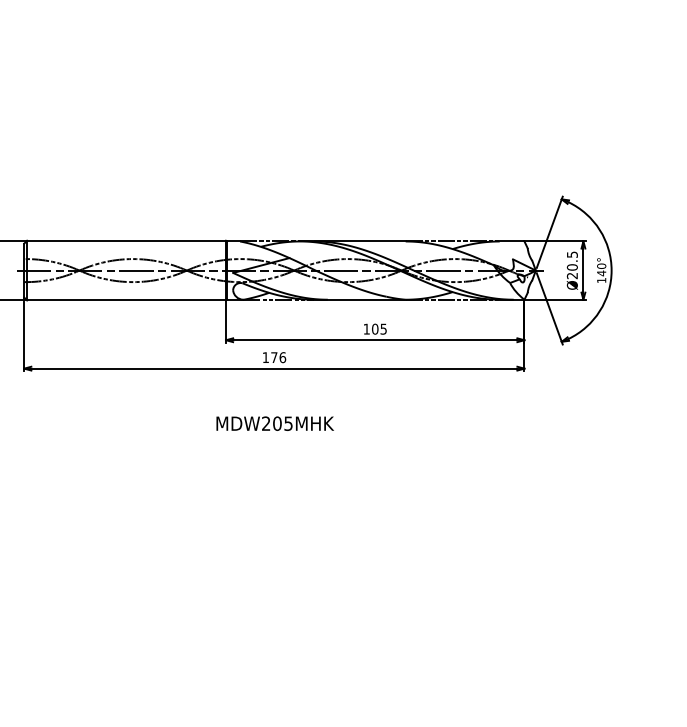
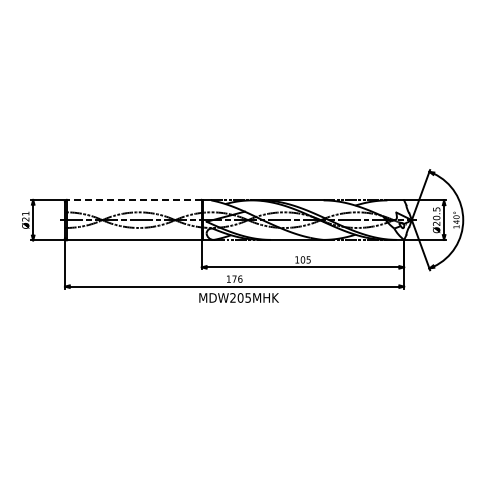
line: (125, 240) -> (133, 199), solid -> dashed
text: (274, 423) -> (238, 297), moved

